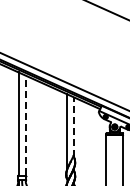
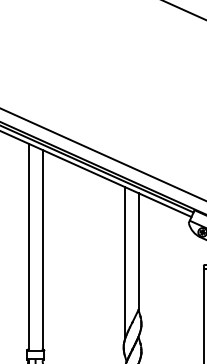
line: (25, 125) -> (42, 249), dashed -> solid
line: (73, 126) -> (138, 251), dashed -> solid

